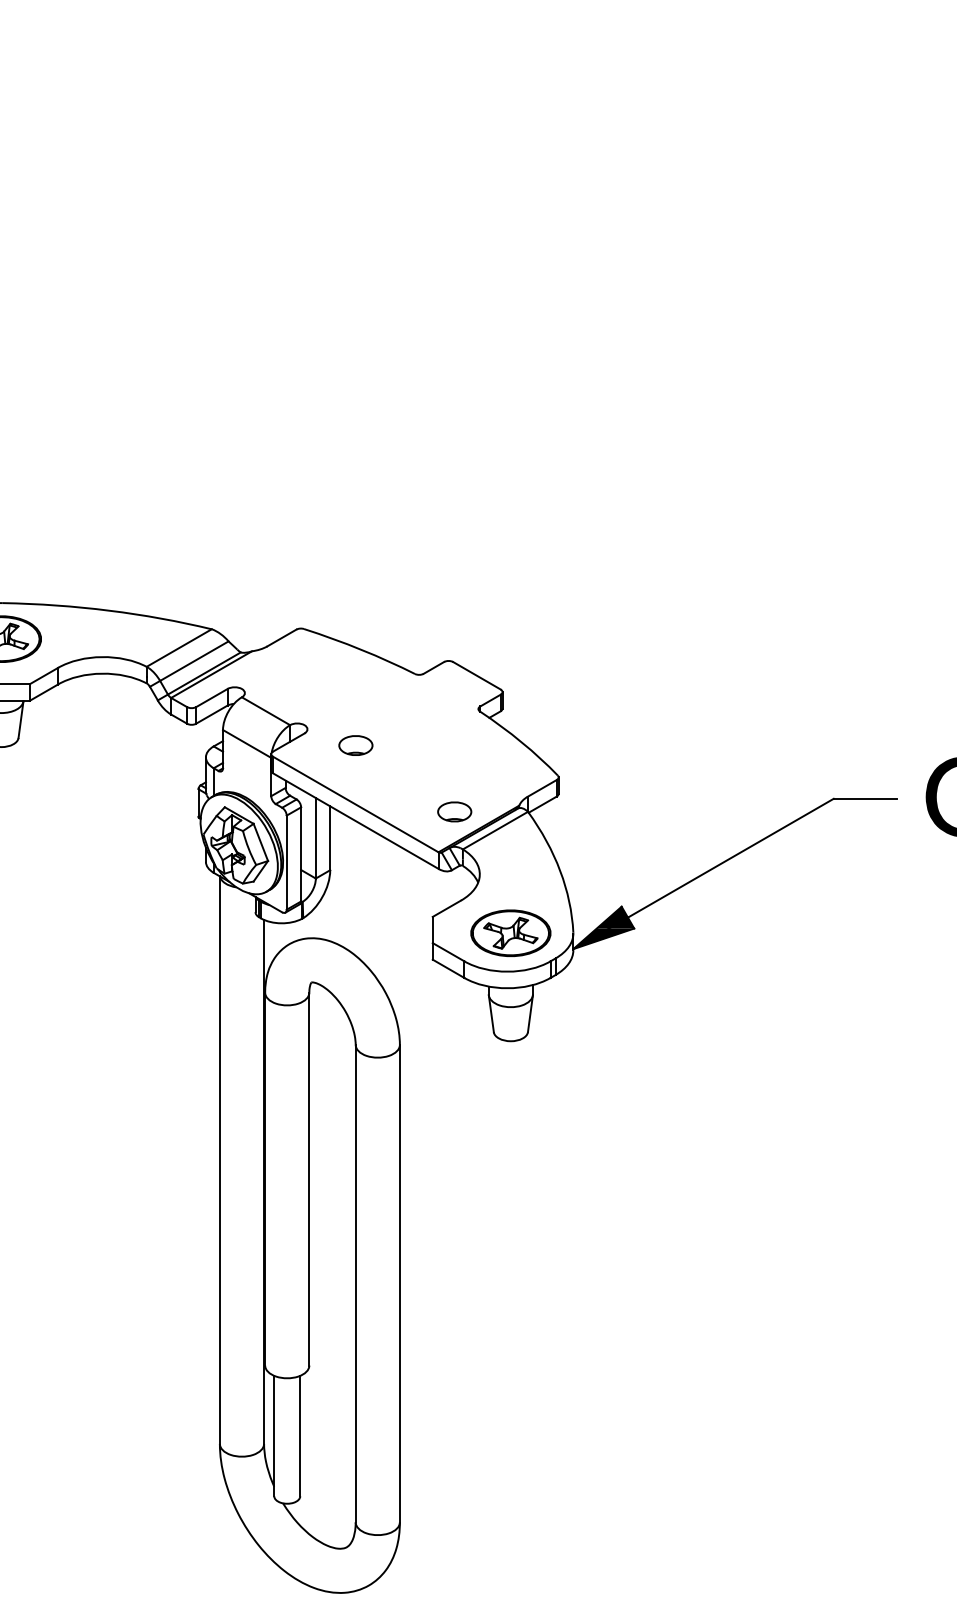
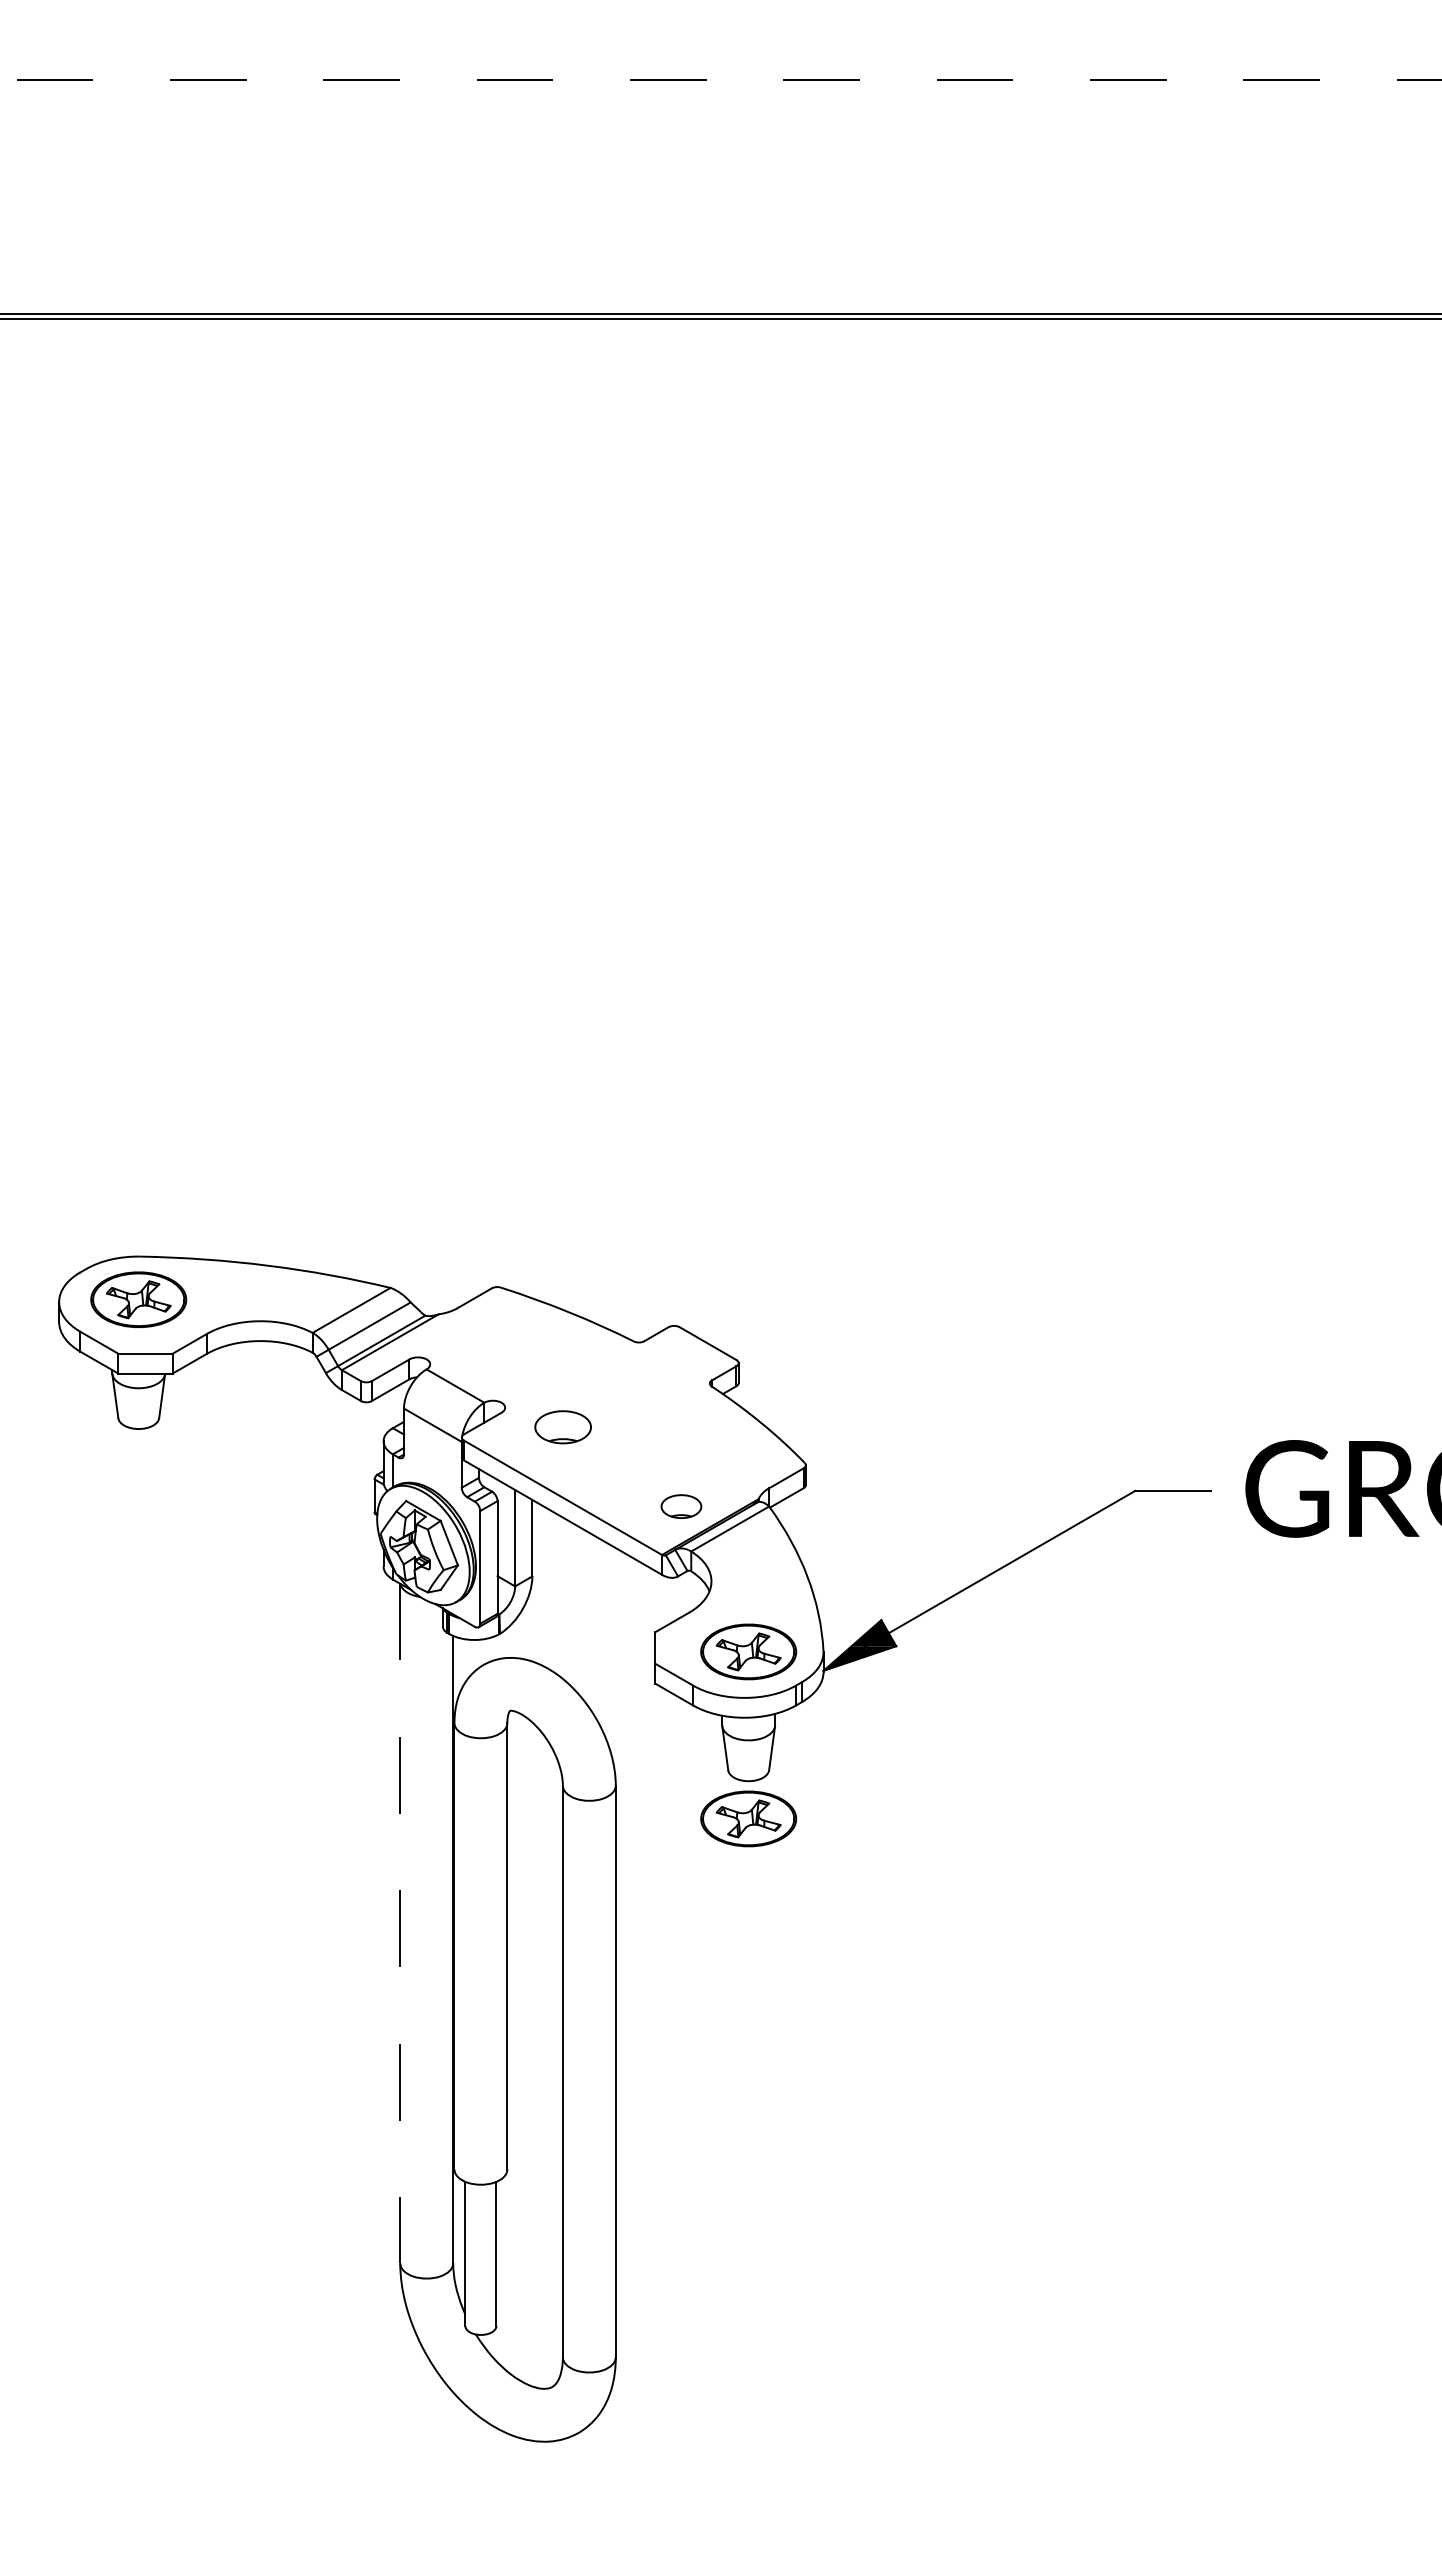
part: (355, 745) -> (562, 1426), size x1.4
part: (510, 1072) -> (748, 1818), added
line: (220, 1160) -> (400, 1923), solid -> dashed

